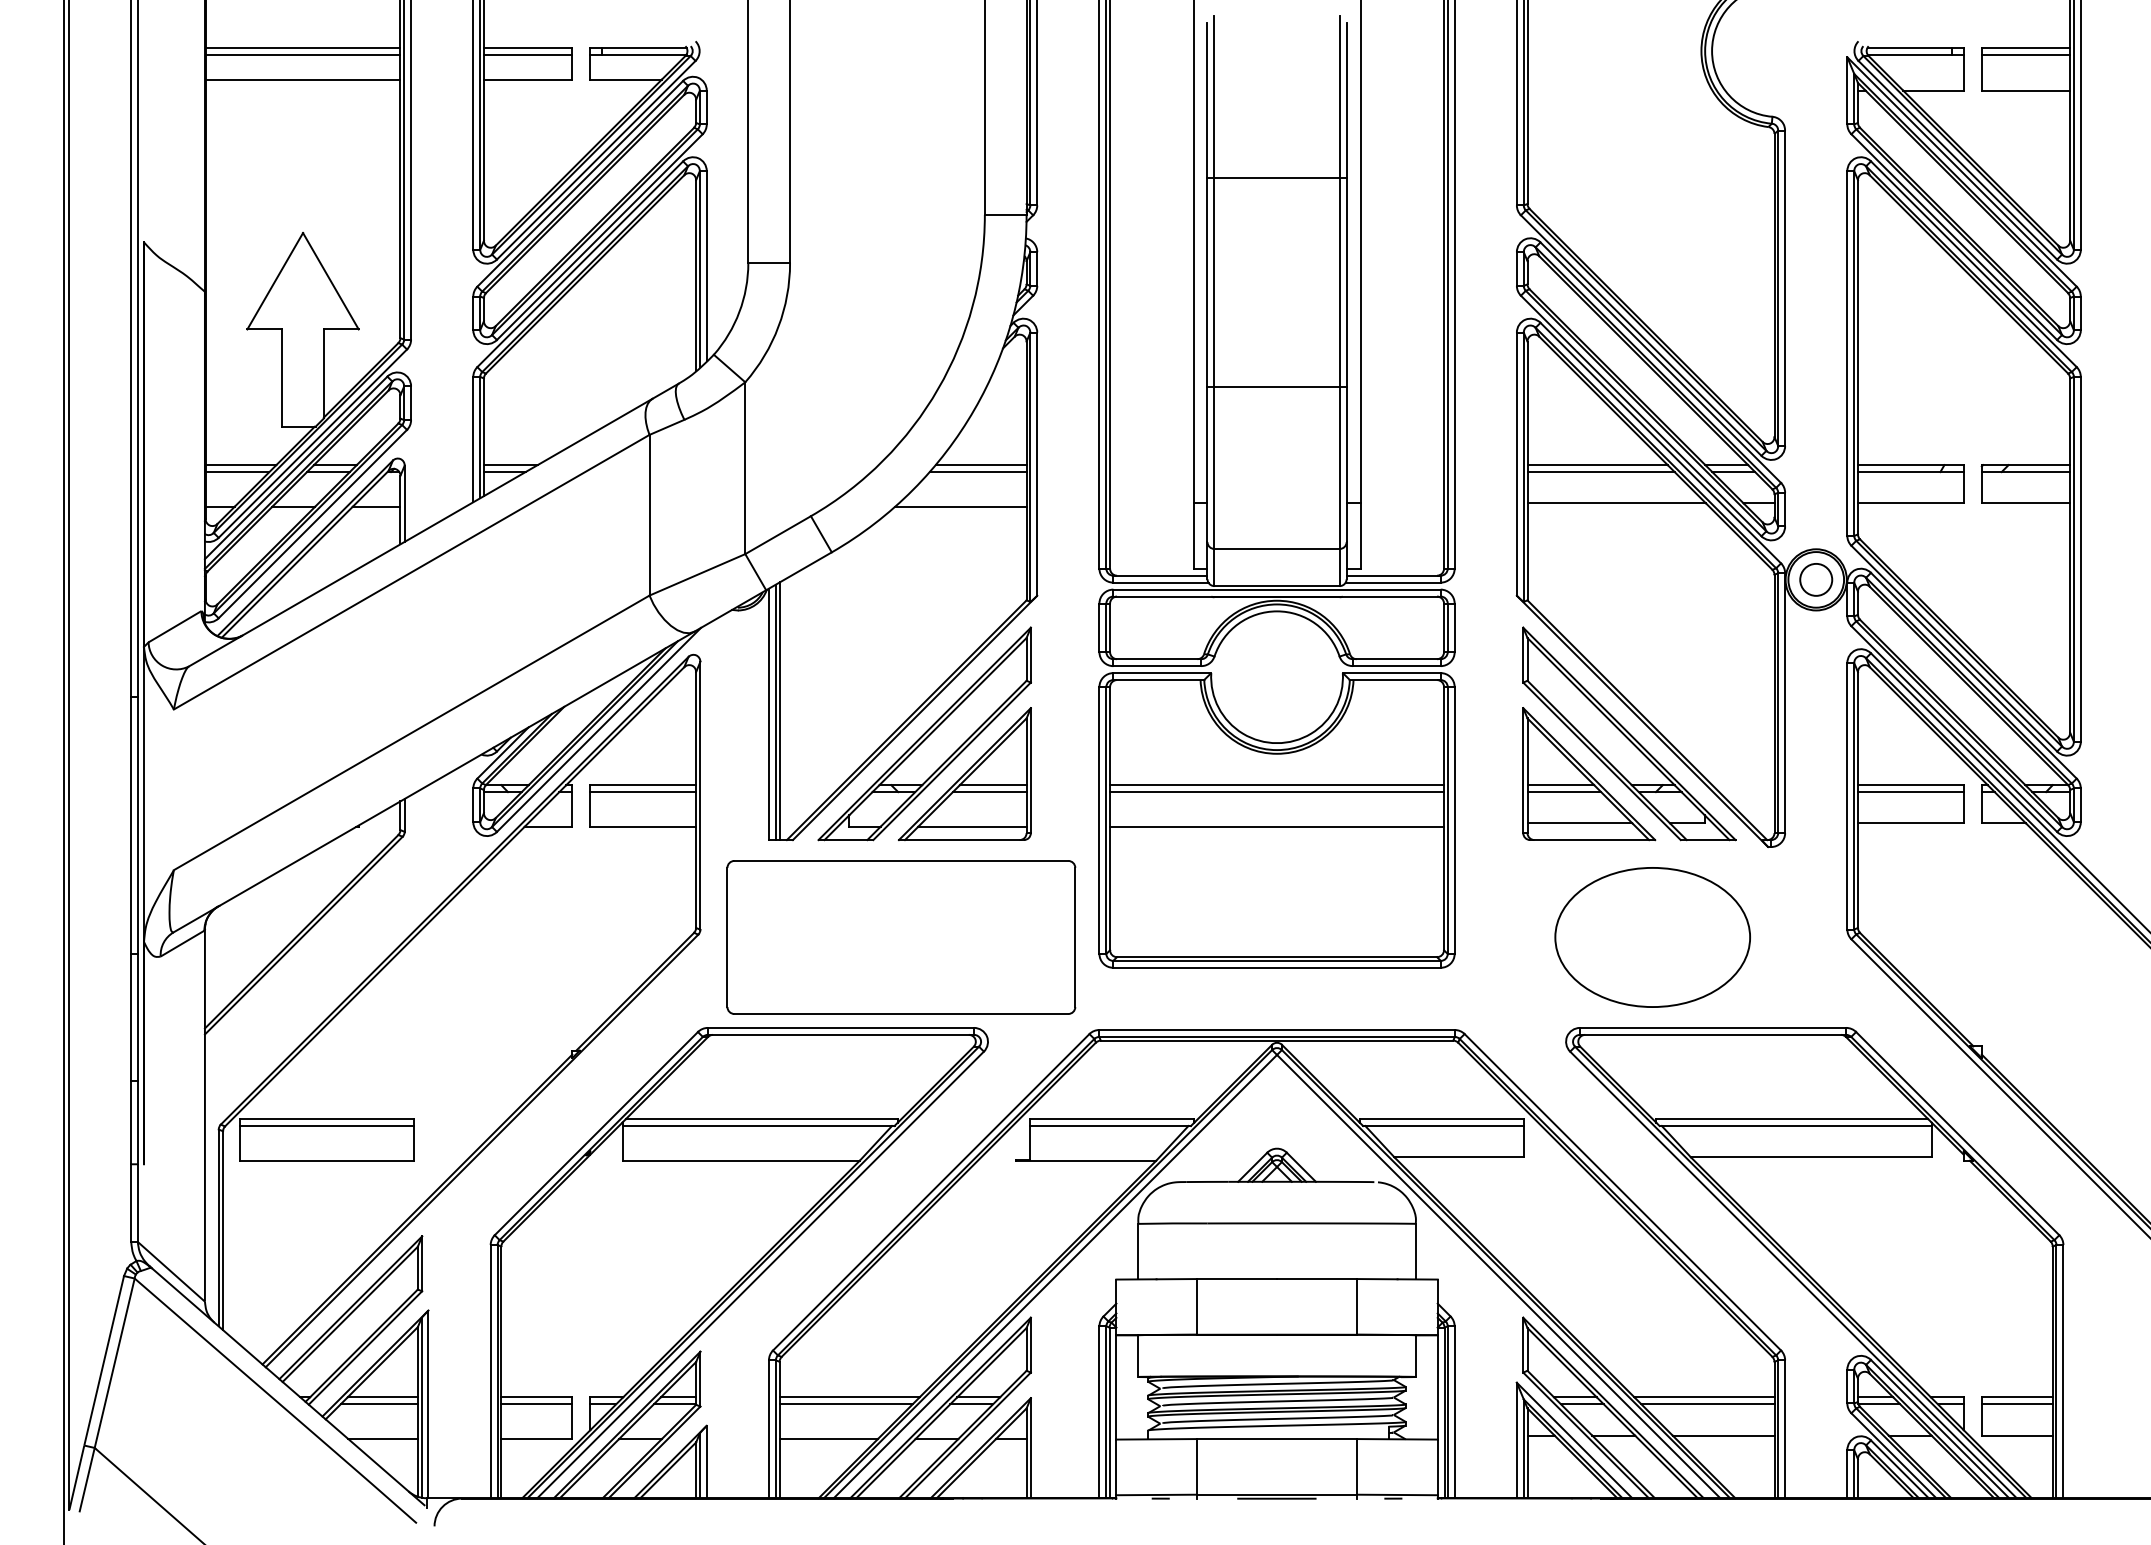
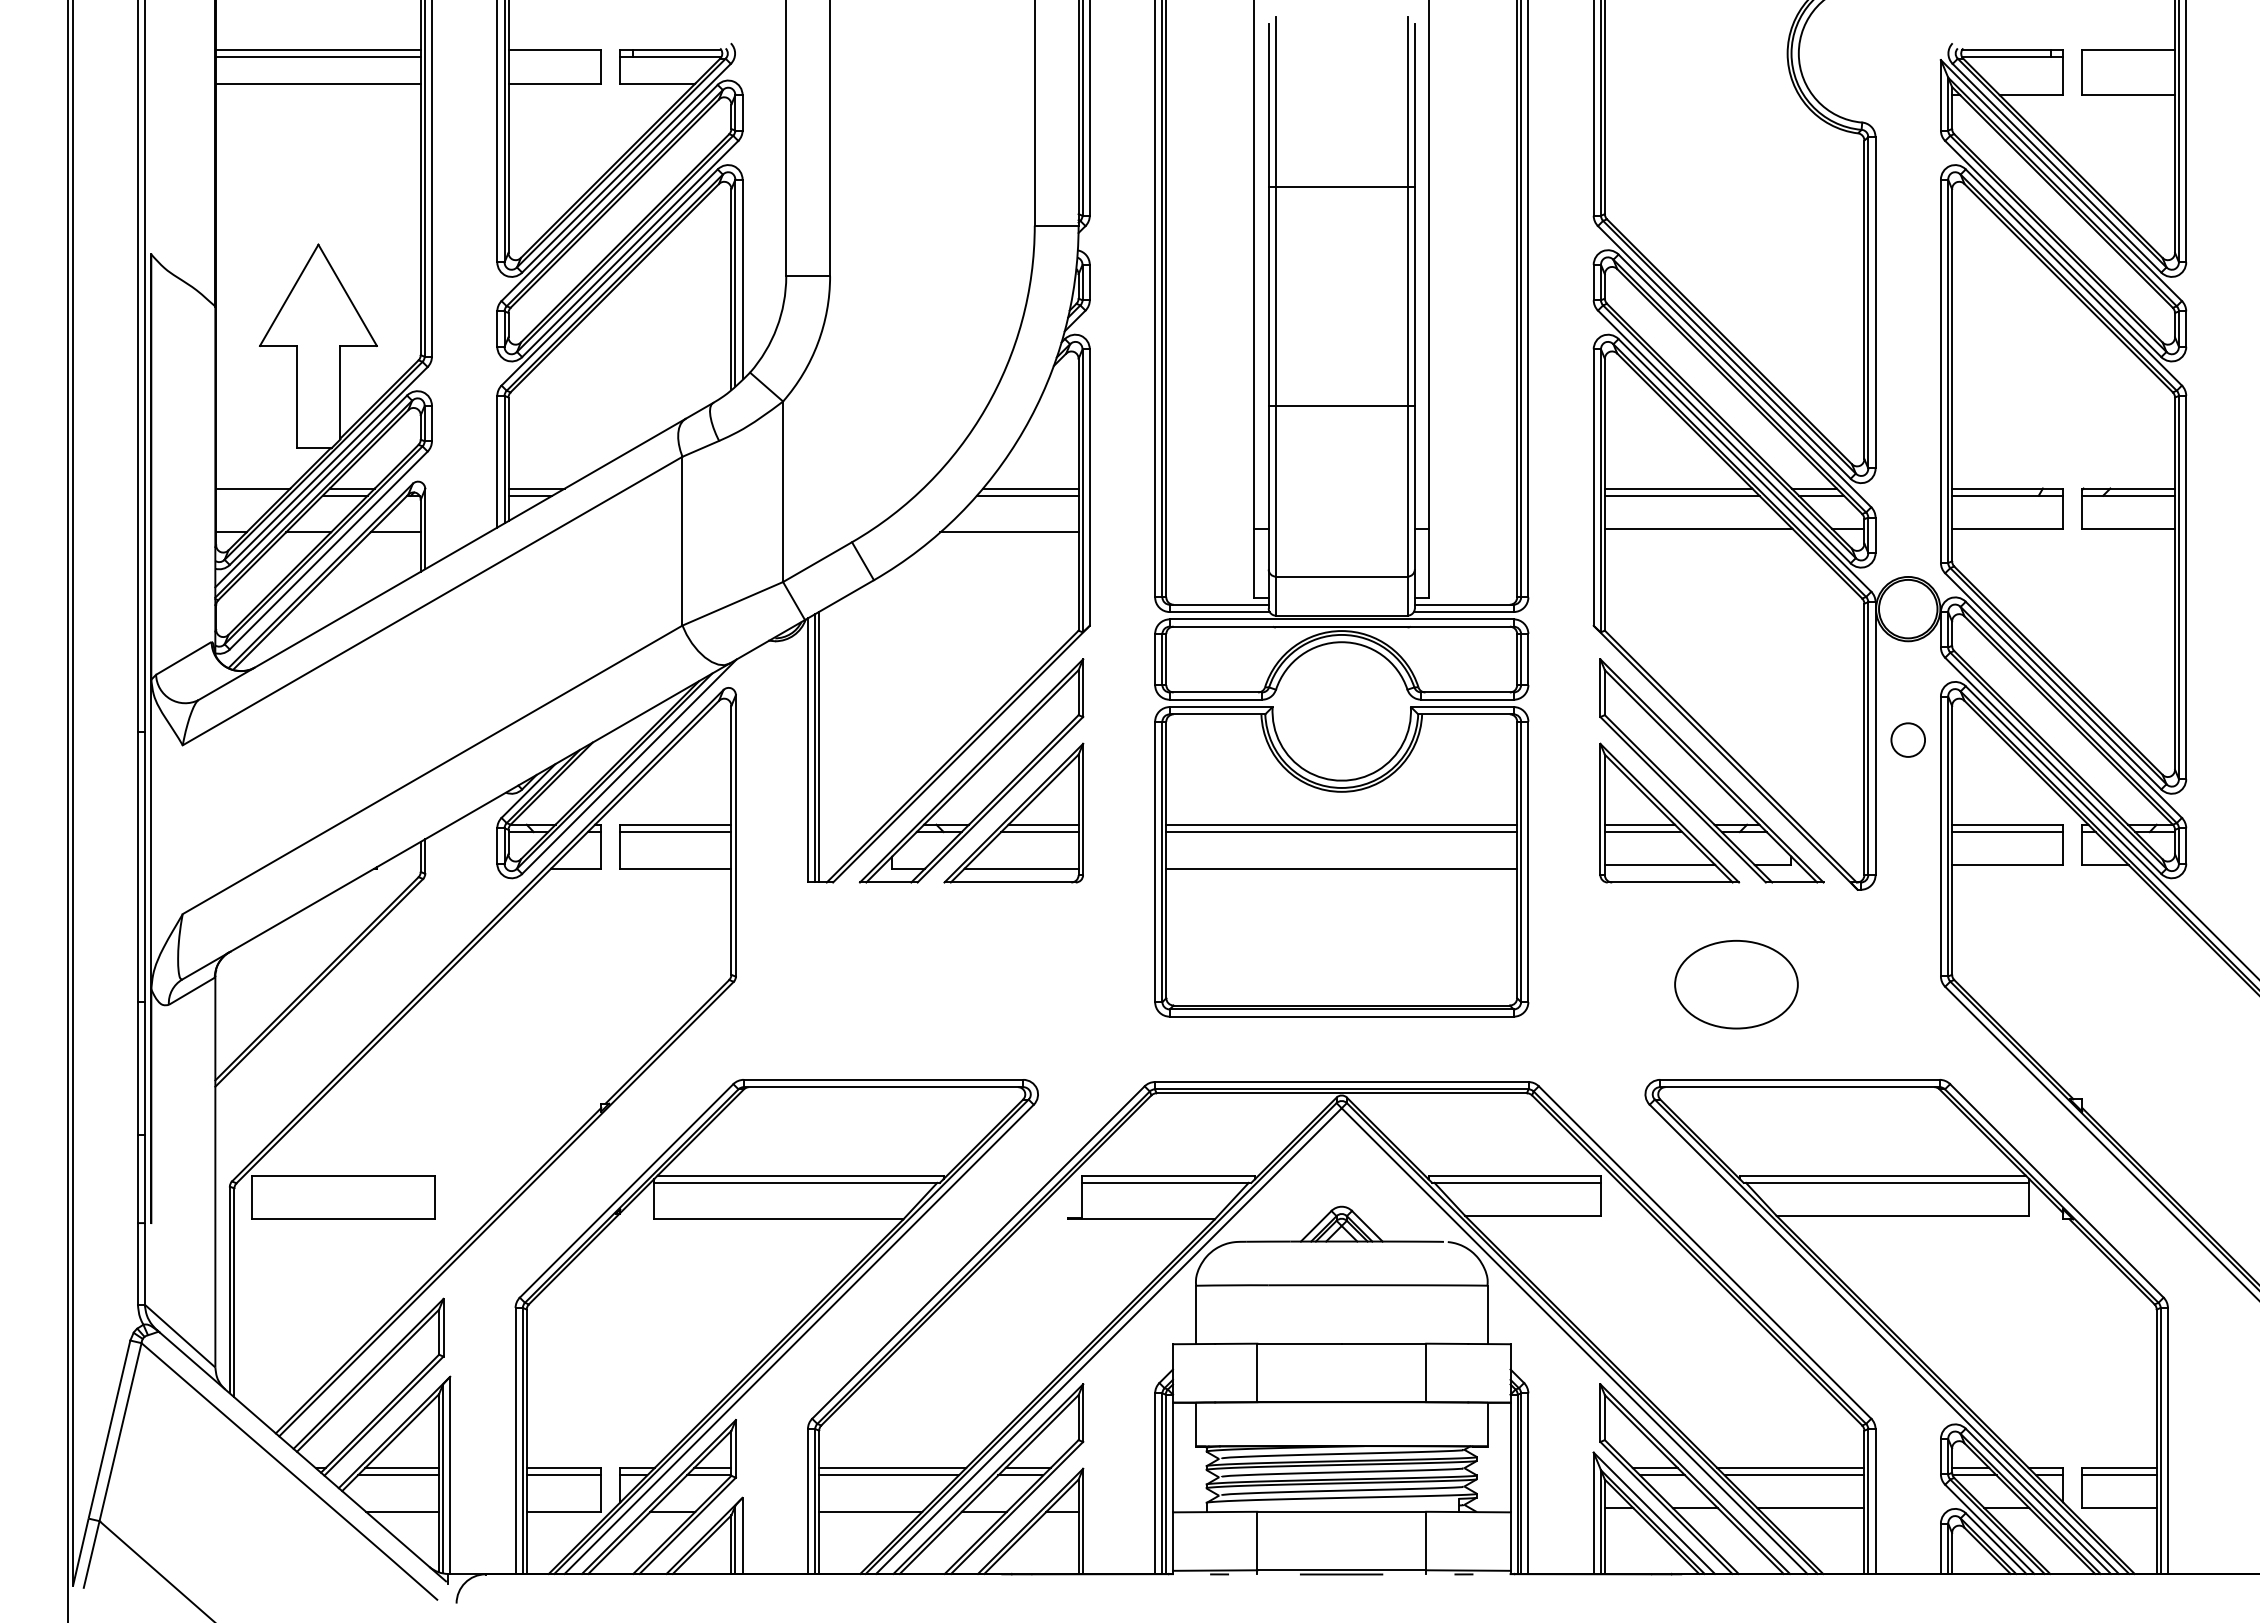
line: (527, 54) -> (554, 57), removed
line: (2025, 54) -> (2128, 57), removed
line: (237, 471) -> (249, 495), removed
circle: (1815, 579) -> (1907, 739), moved
part: (900, 937) -> (946, 984), removed
part: (1652, 937) -> (1736, 984), size x0.6
line: (326, 1125) -> (343, 1182), removed

